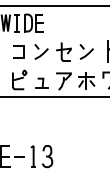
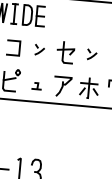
part: (41, 51) -> (39, 49), size x0.6
part: (86, 51) -> (92, 54), size x0.6
part: (41, 82) -> (36, 85), size x0.6

